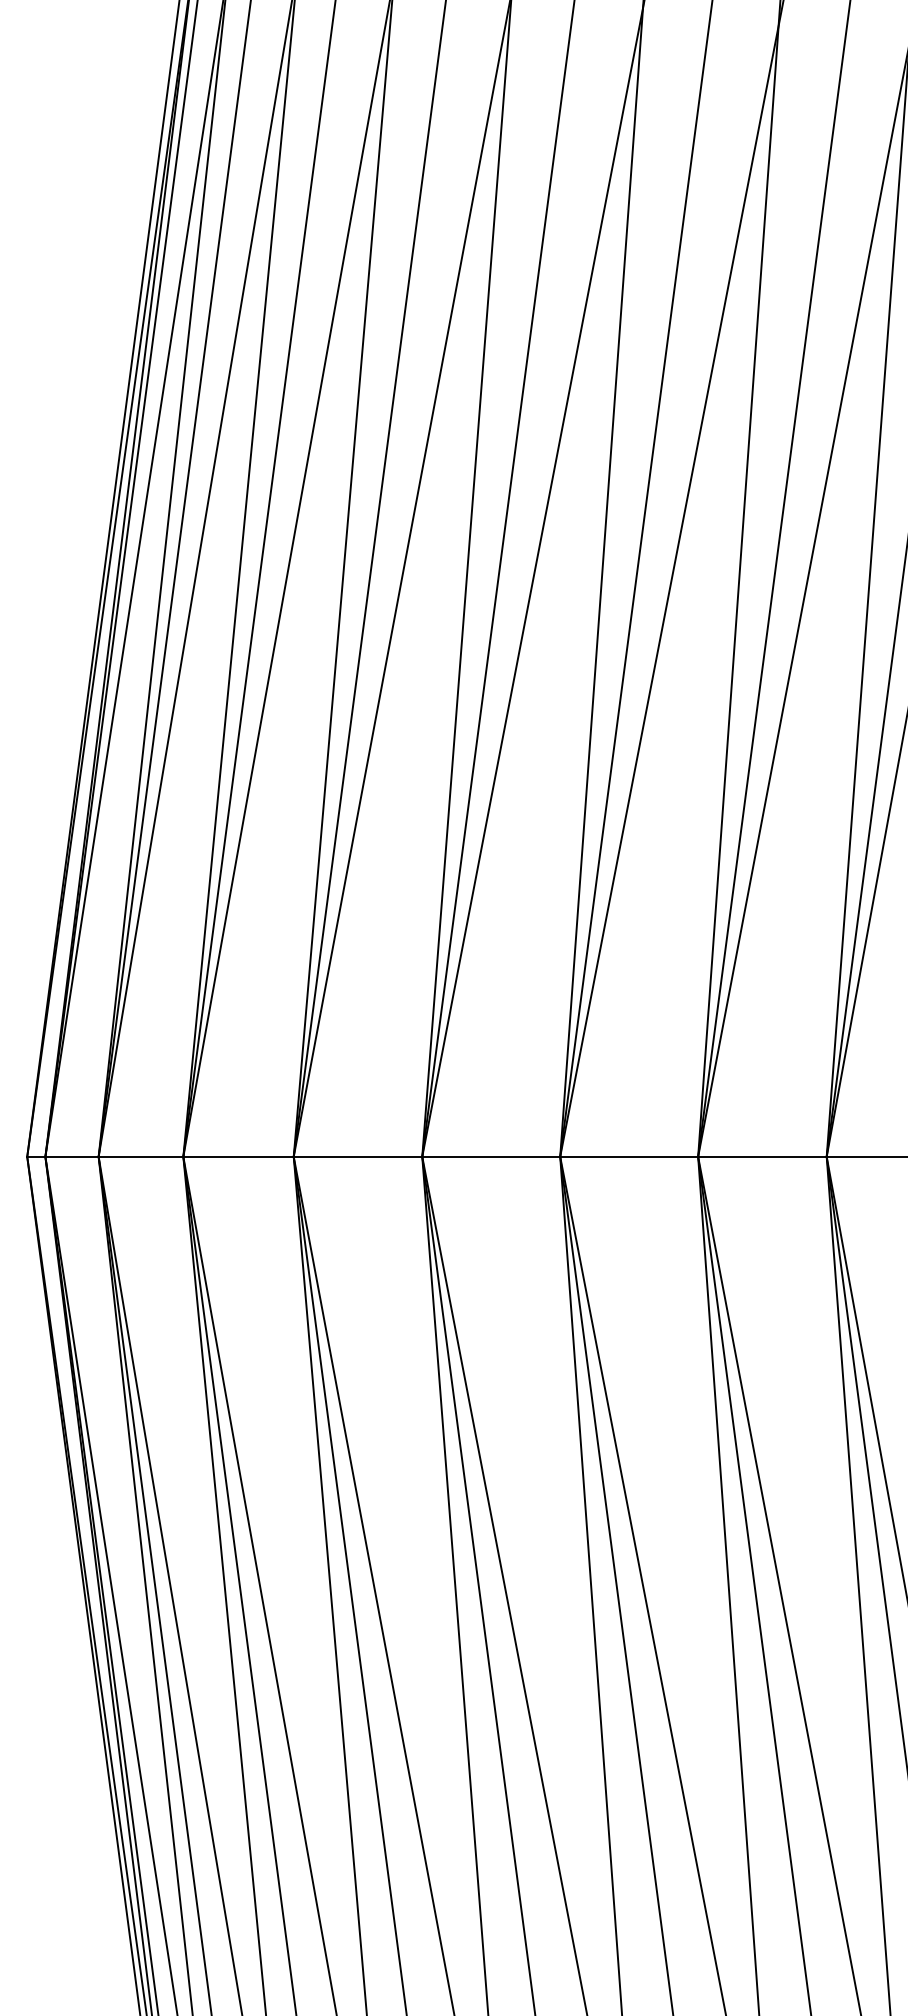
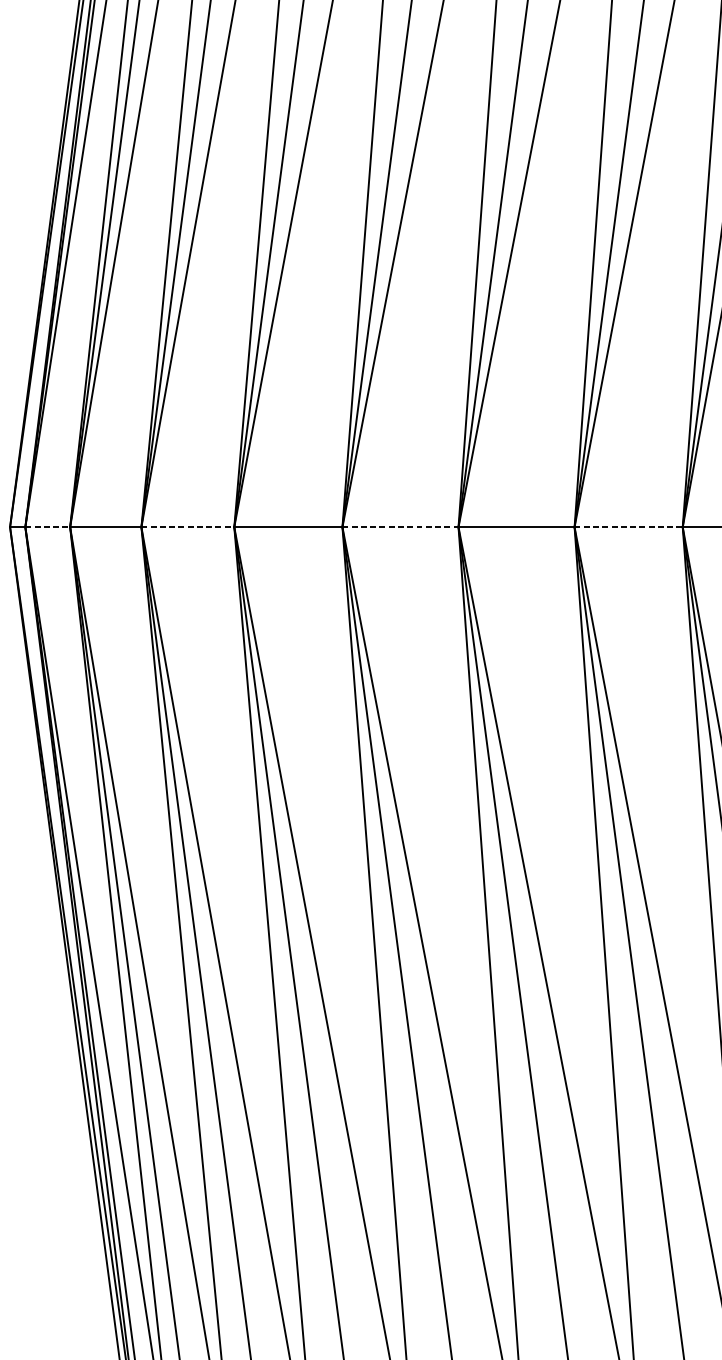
line: (72, 1156) -> (48, 526), solid -> dashed
line: (239, 1156) -> (188, 526), solid -> dashed
line: (491, 1156) -> (400, 526), solid -> dashed
line: (762, 1156) -> (628, 526), solid -> dashed

